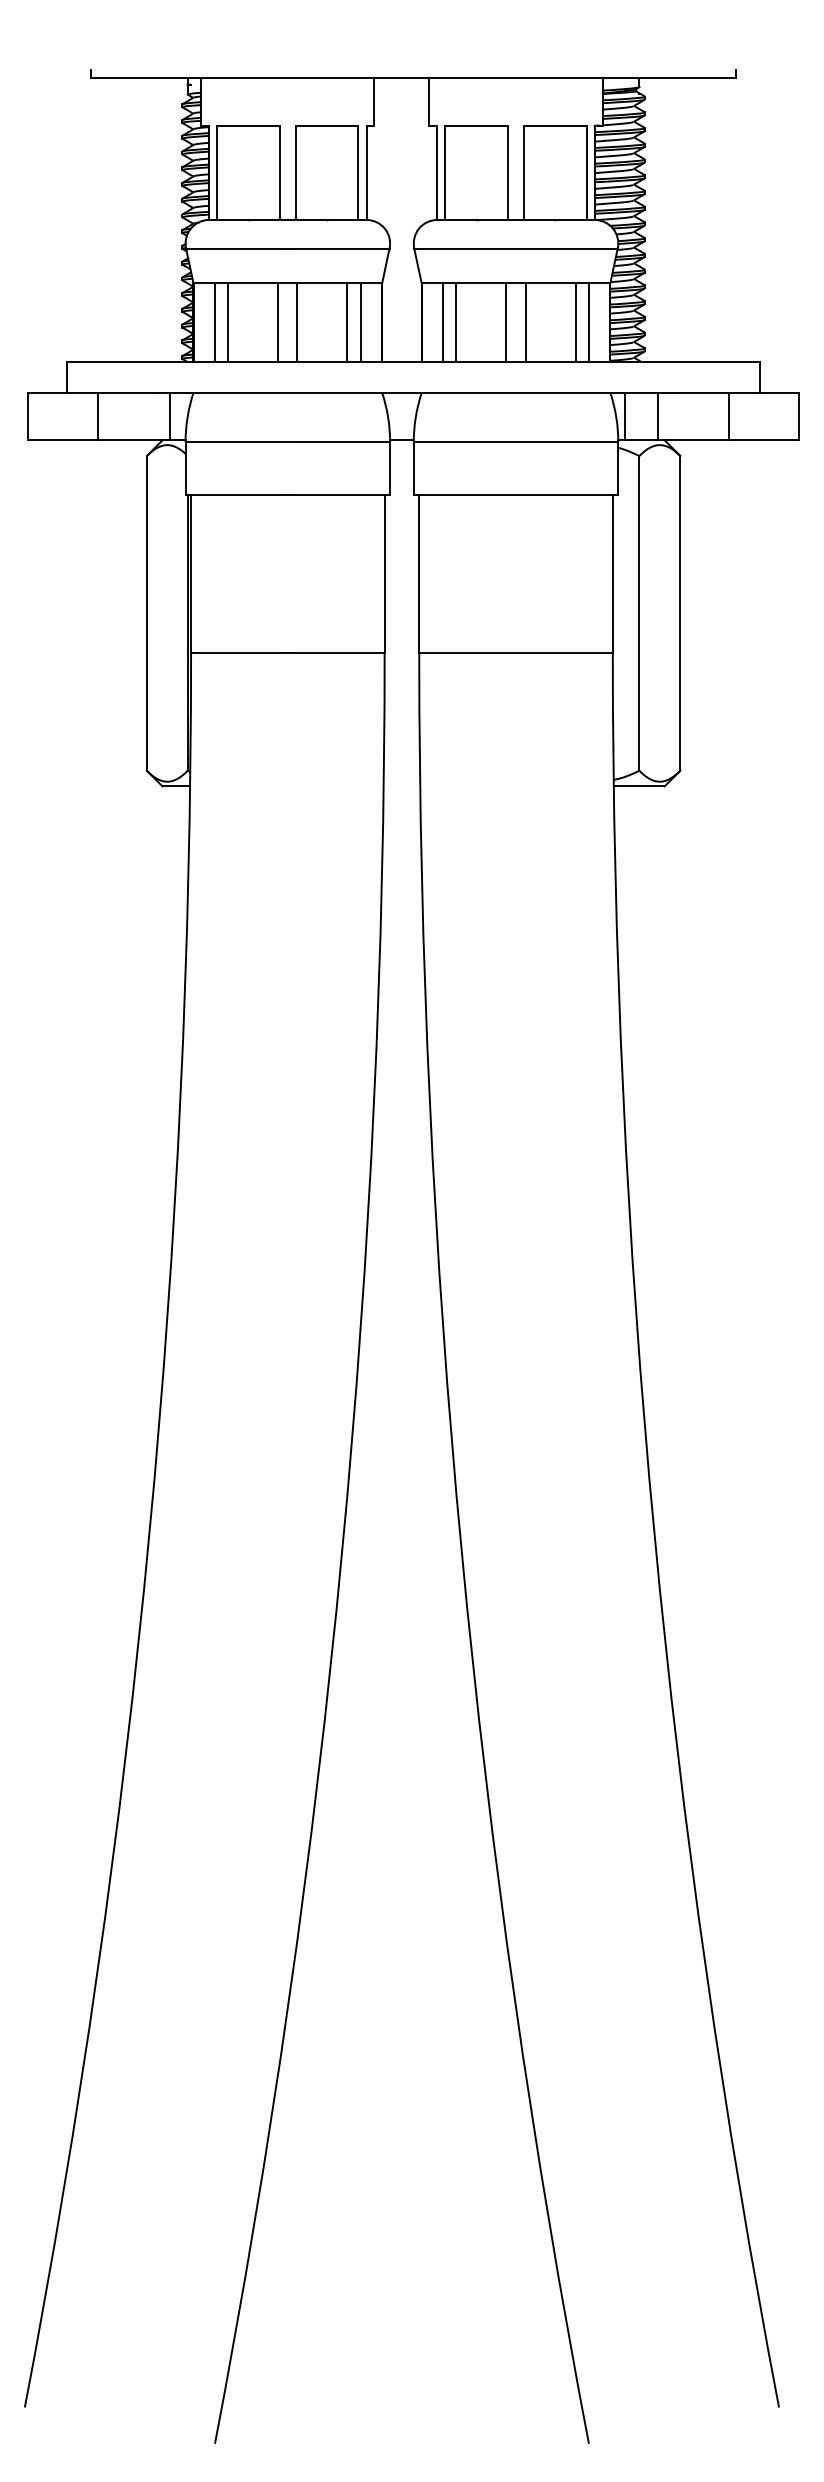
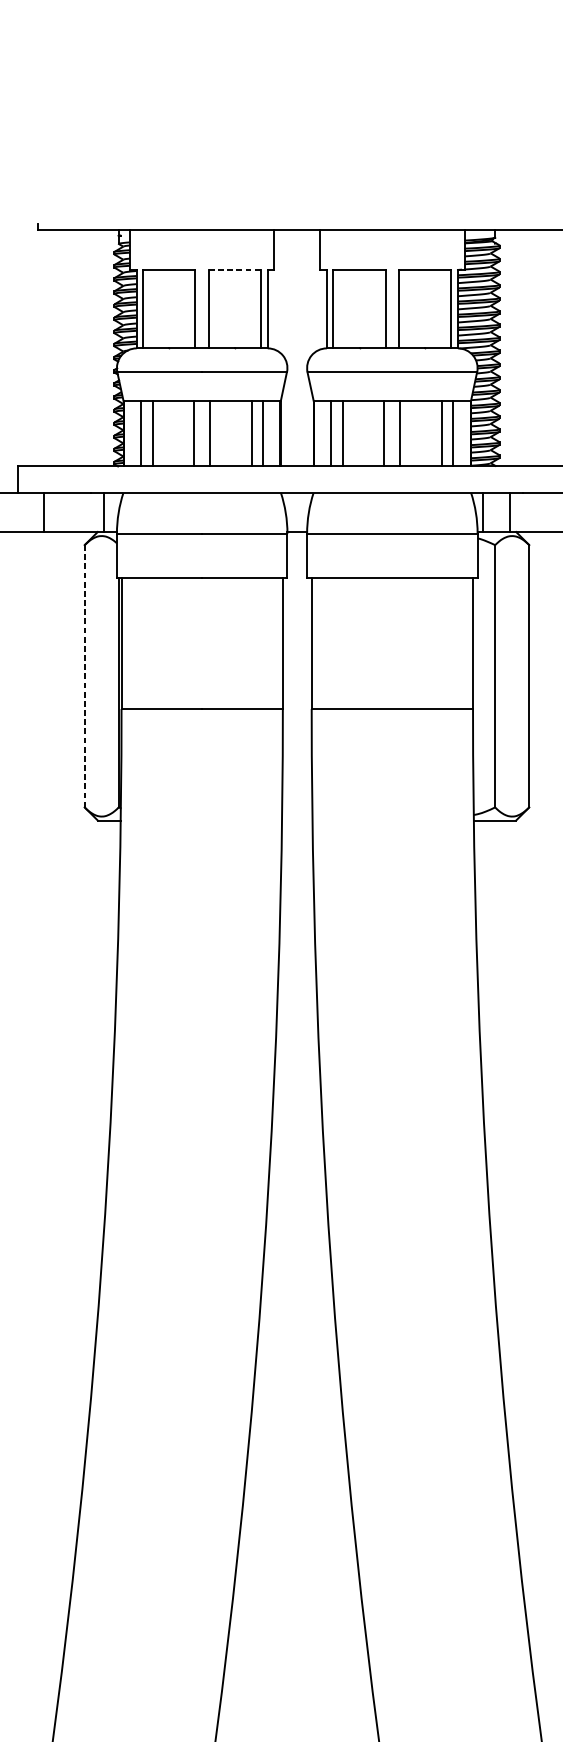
line: (327, 125) -> (235, 269), solid -> dashed
line: (146, 613) -> (84, 676), solid -> dashed

